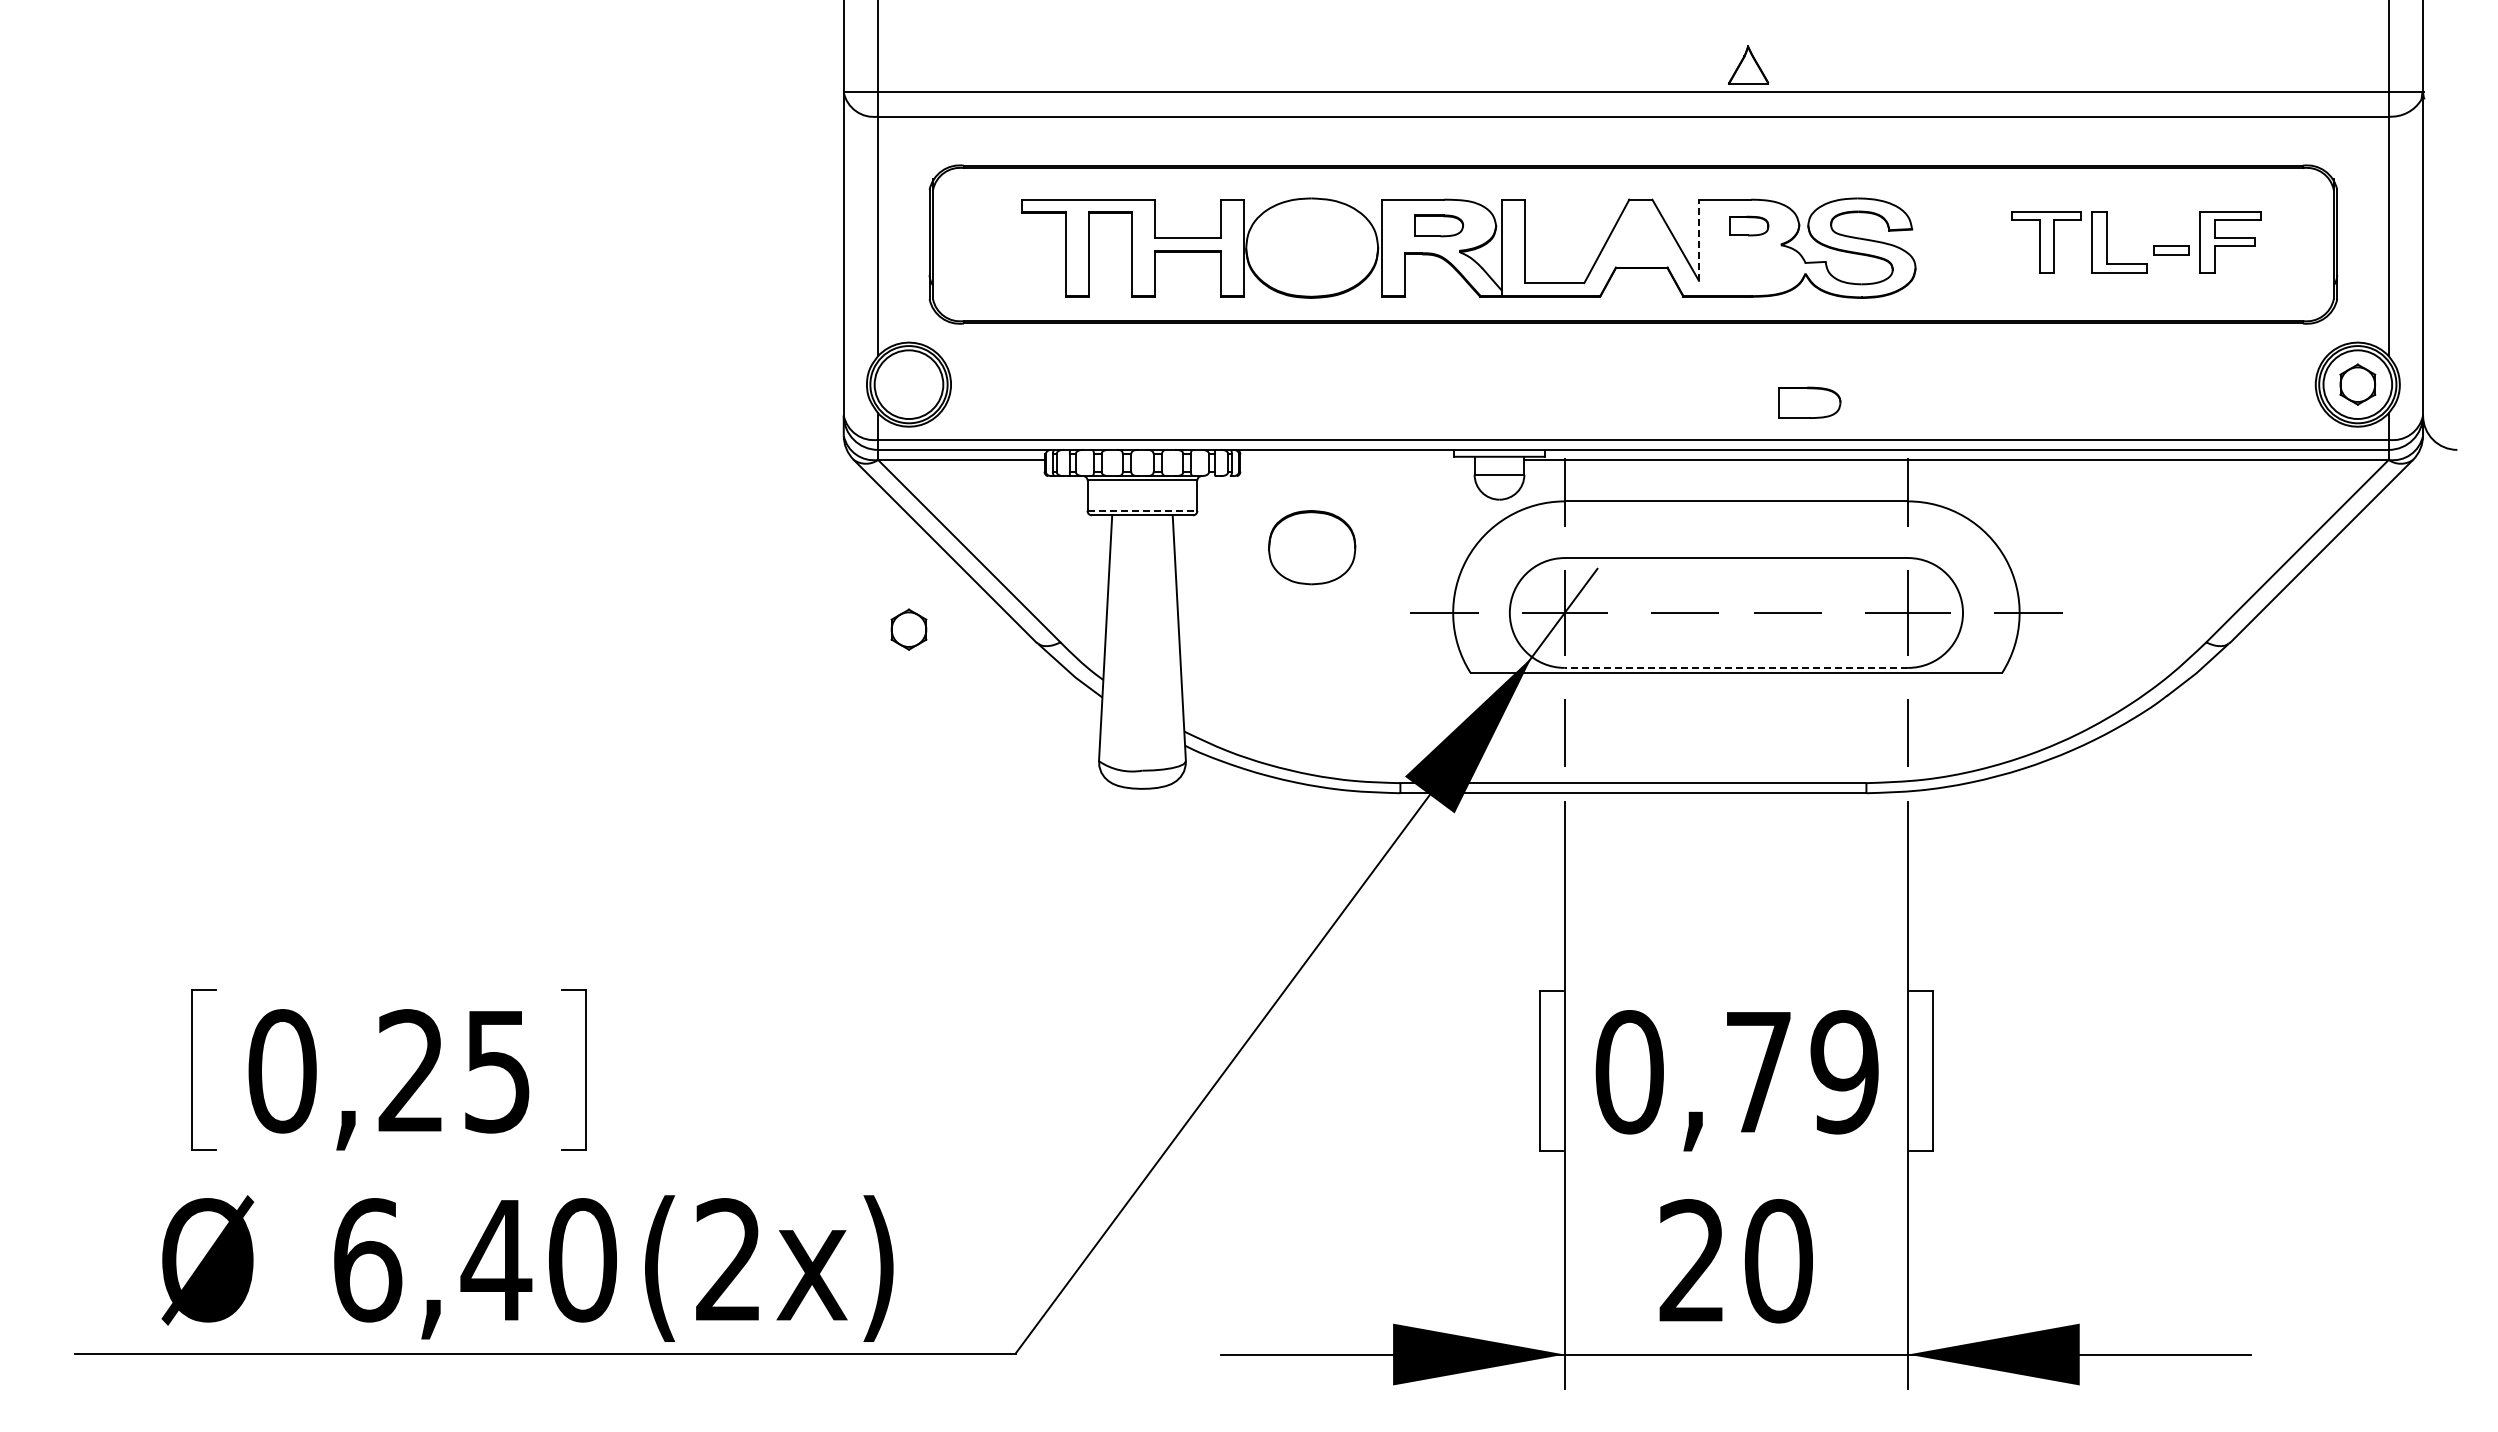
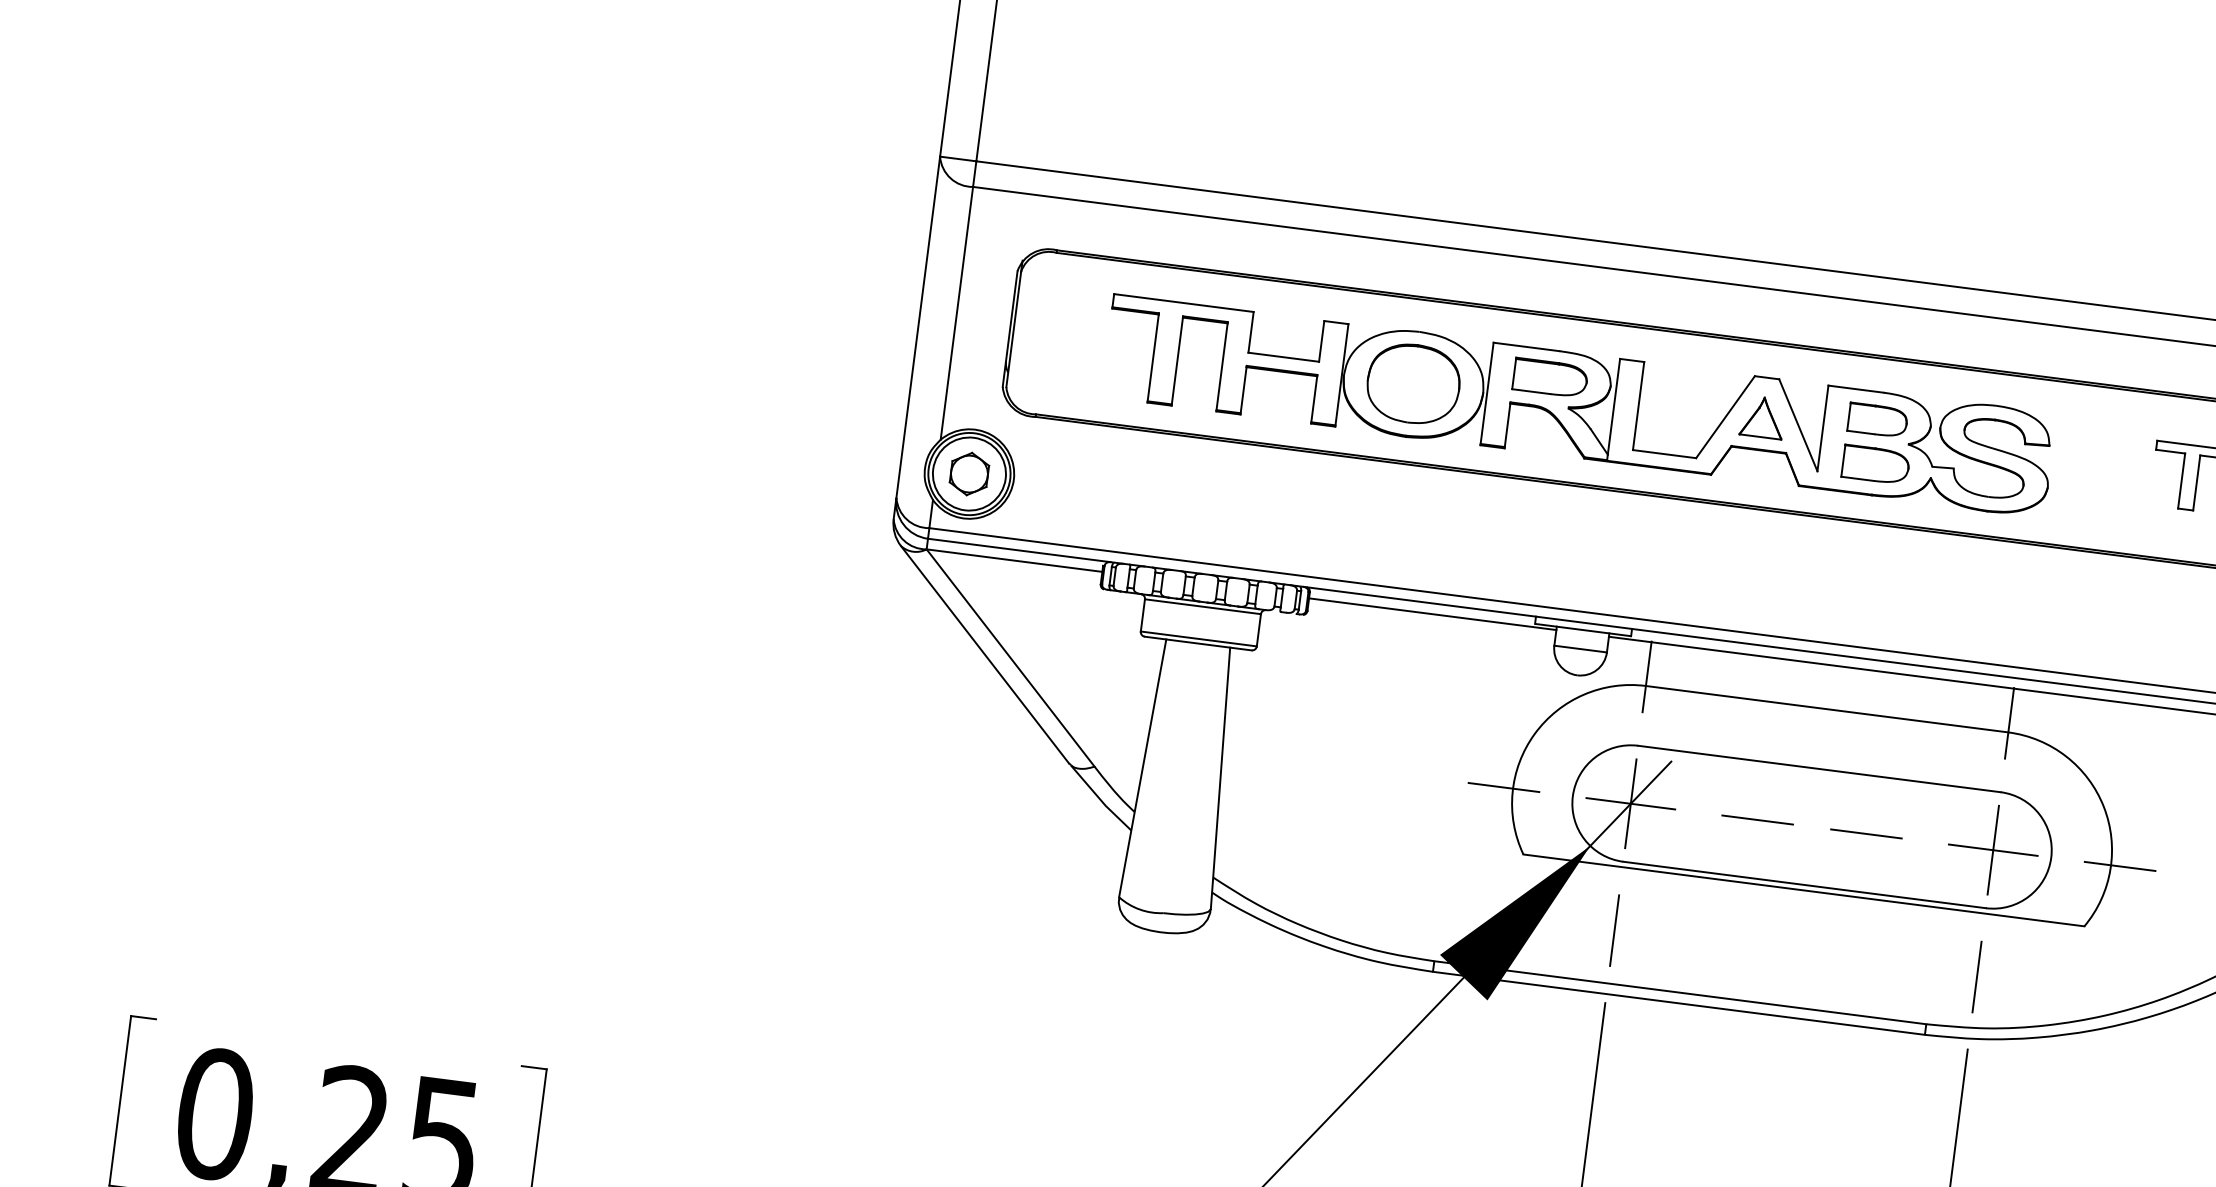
part: (1748, 64) -> (1762, 416), moved
part: (1439, 225) -> (1551, 377), size x1.43
part: (1749, 225) -> (1878, 419), size x1.43
line: (1699, 240) -> (1823, 428), dashed -> solid
part: (1809, 402) -> (1875, 464), moved
line: (1357, 459) -> (1432, 613), added
line: (1142, 510) -> (1198, 638), dashed -> solid
part: (1312, 547) -> (1413, 383), moved
part: (908, 629) -> (968, 473), moved
line: (1736, 667) -> (1804, 884), dashed -> solid

